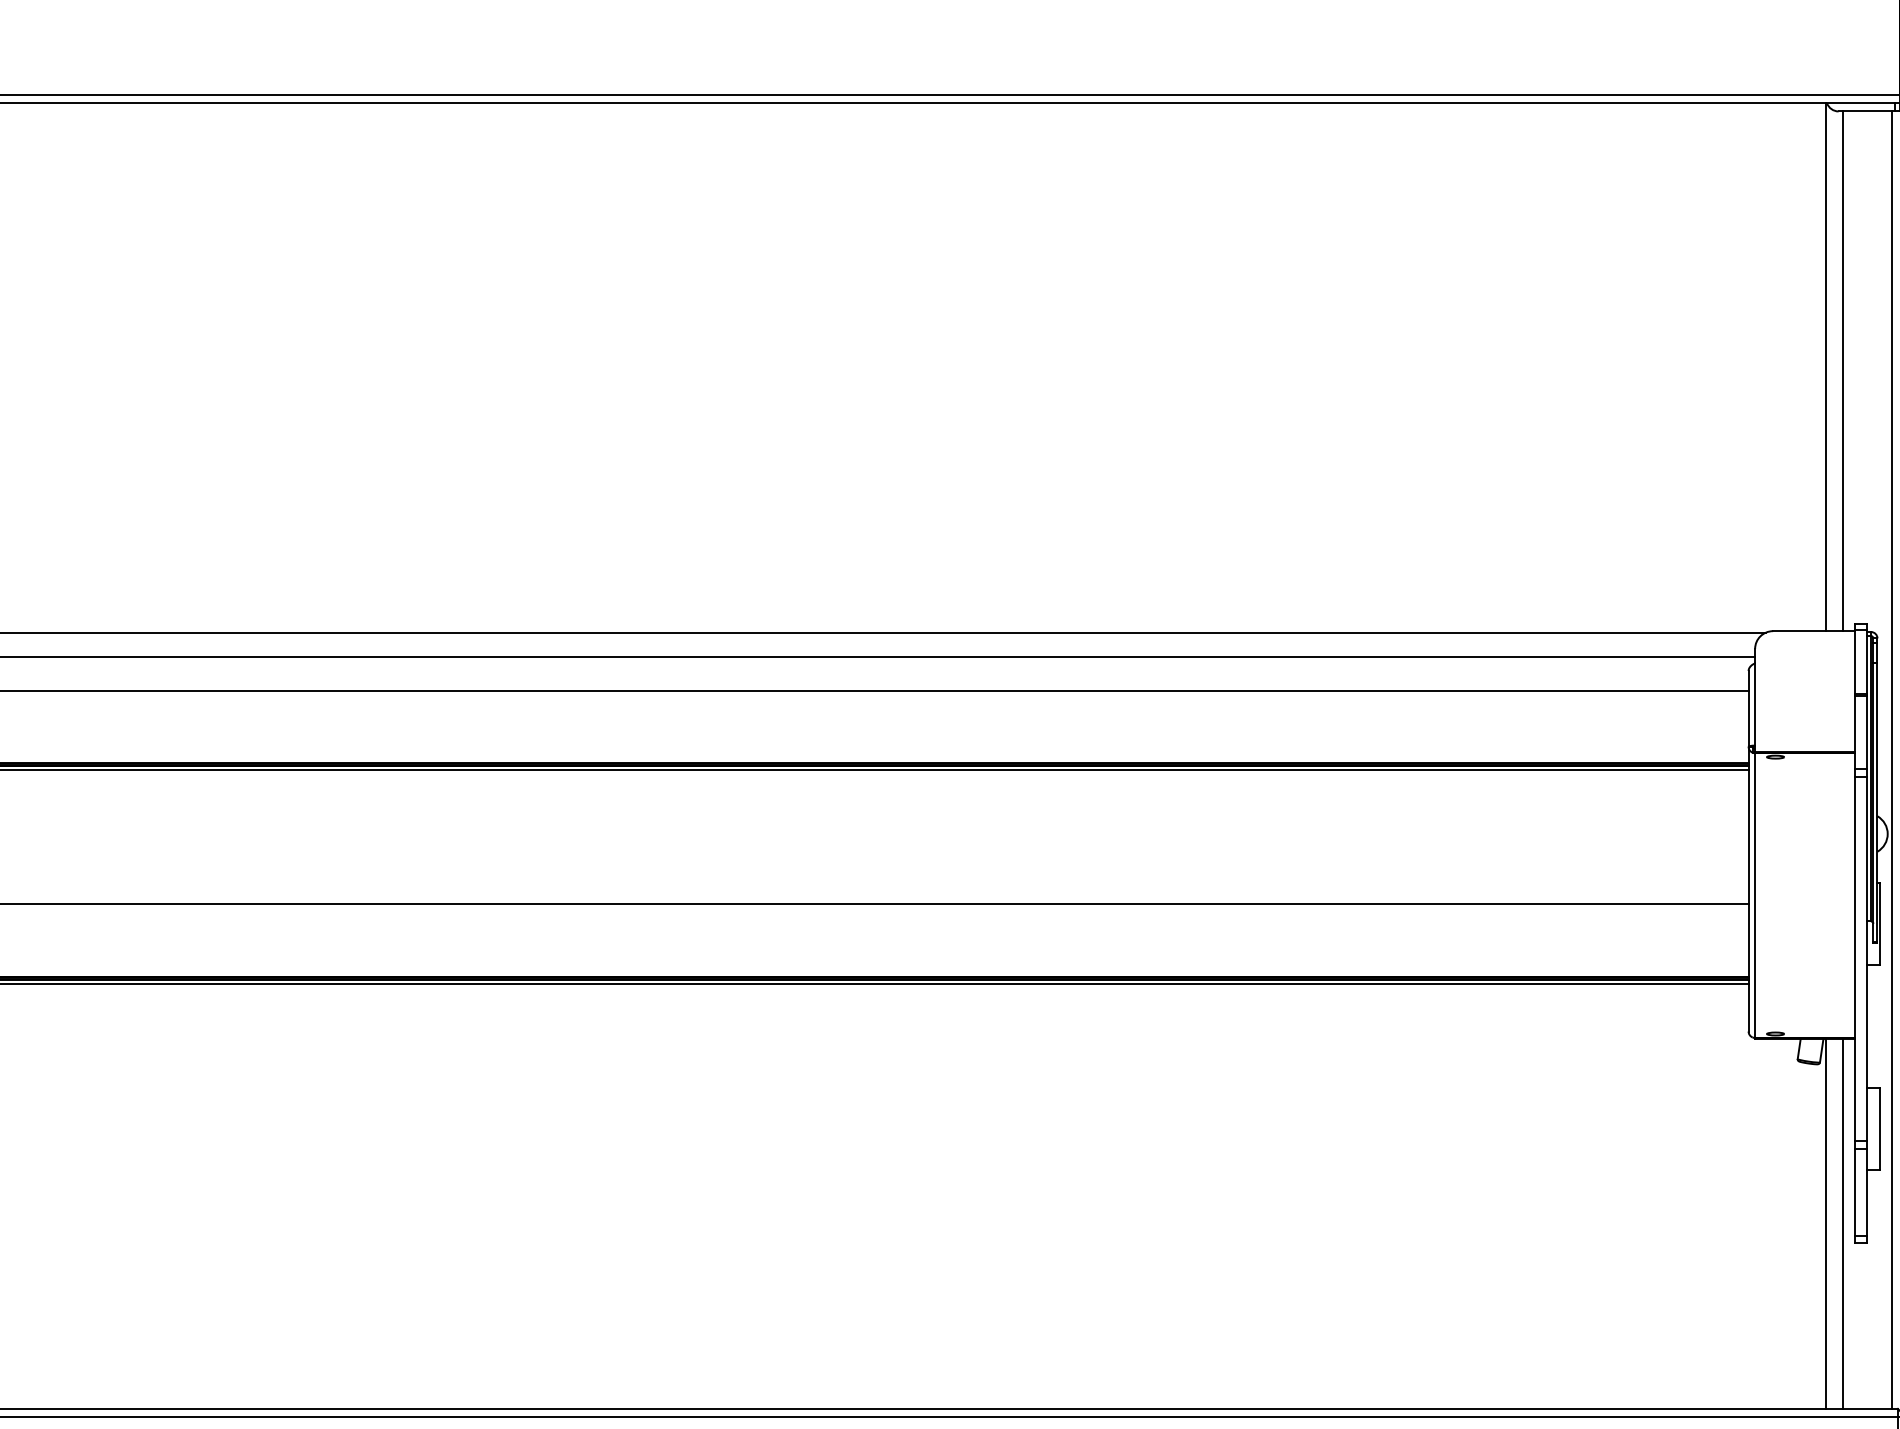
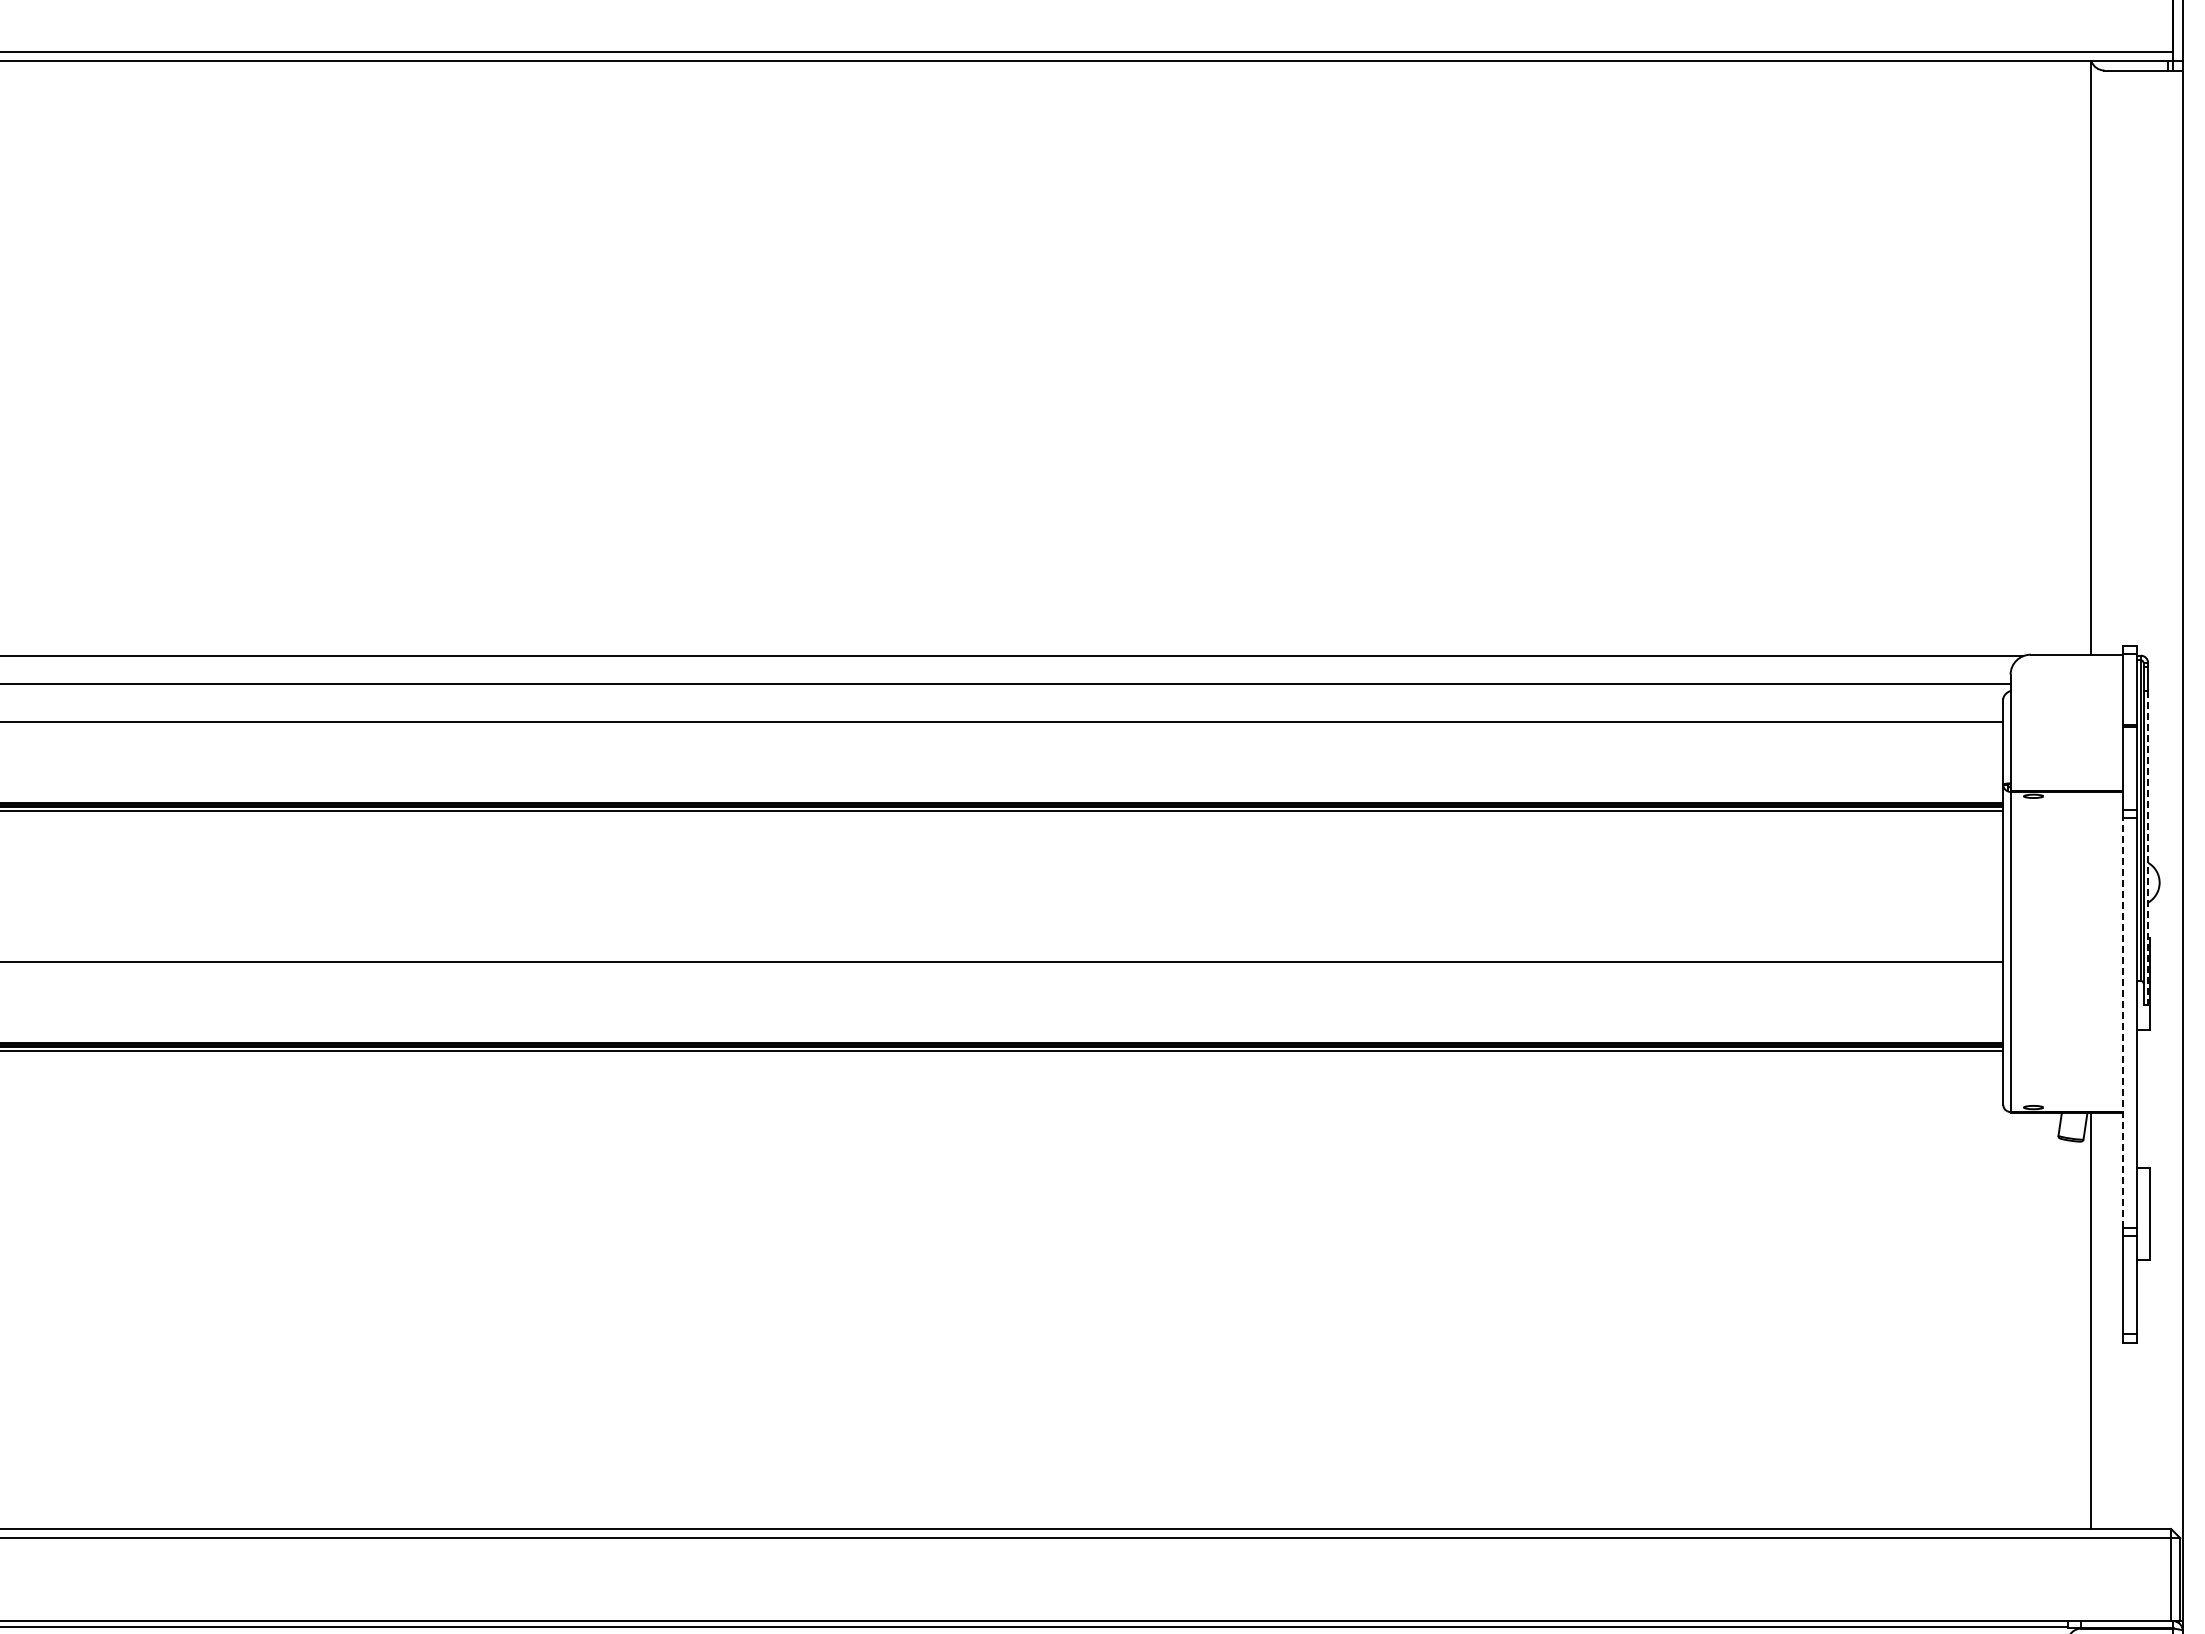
line: (1843, 371) -> (2109, 362), removed
line: (1892, 759) -> (2164, 799), removed
line: (1877, 802) -> (2148, 847), solid -> dashed
line: (1854, 959) -> (2122, 1023), solid -> dashed
line: (1843, 1224) -> (2109, 1321), removed

